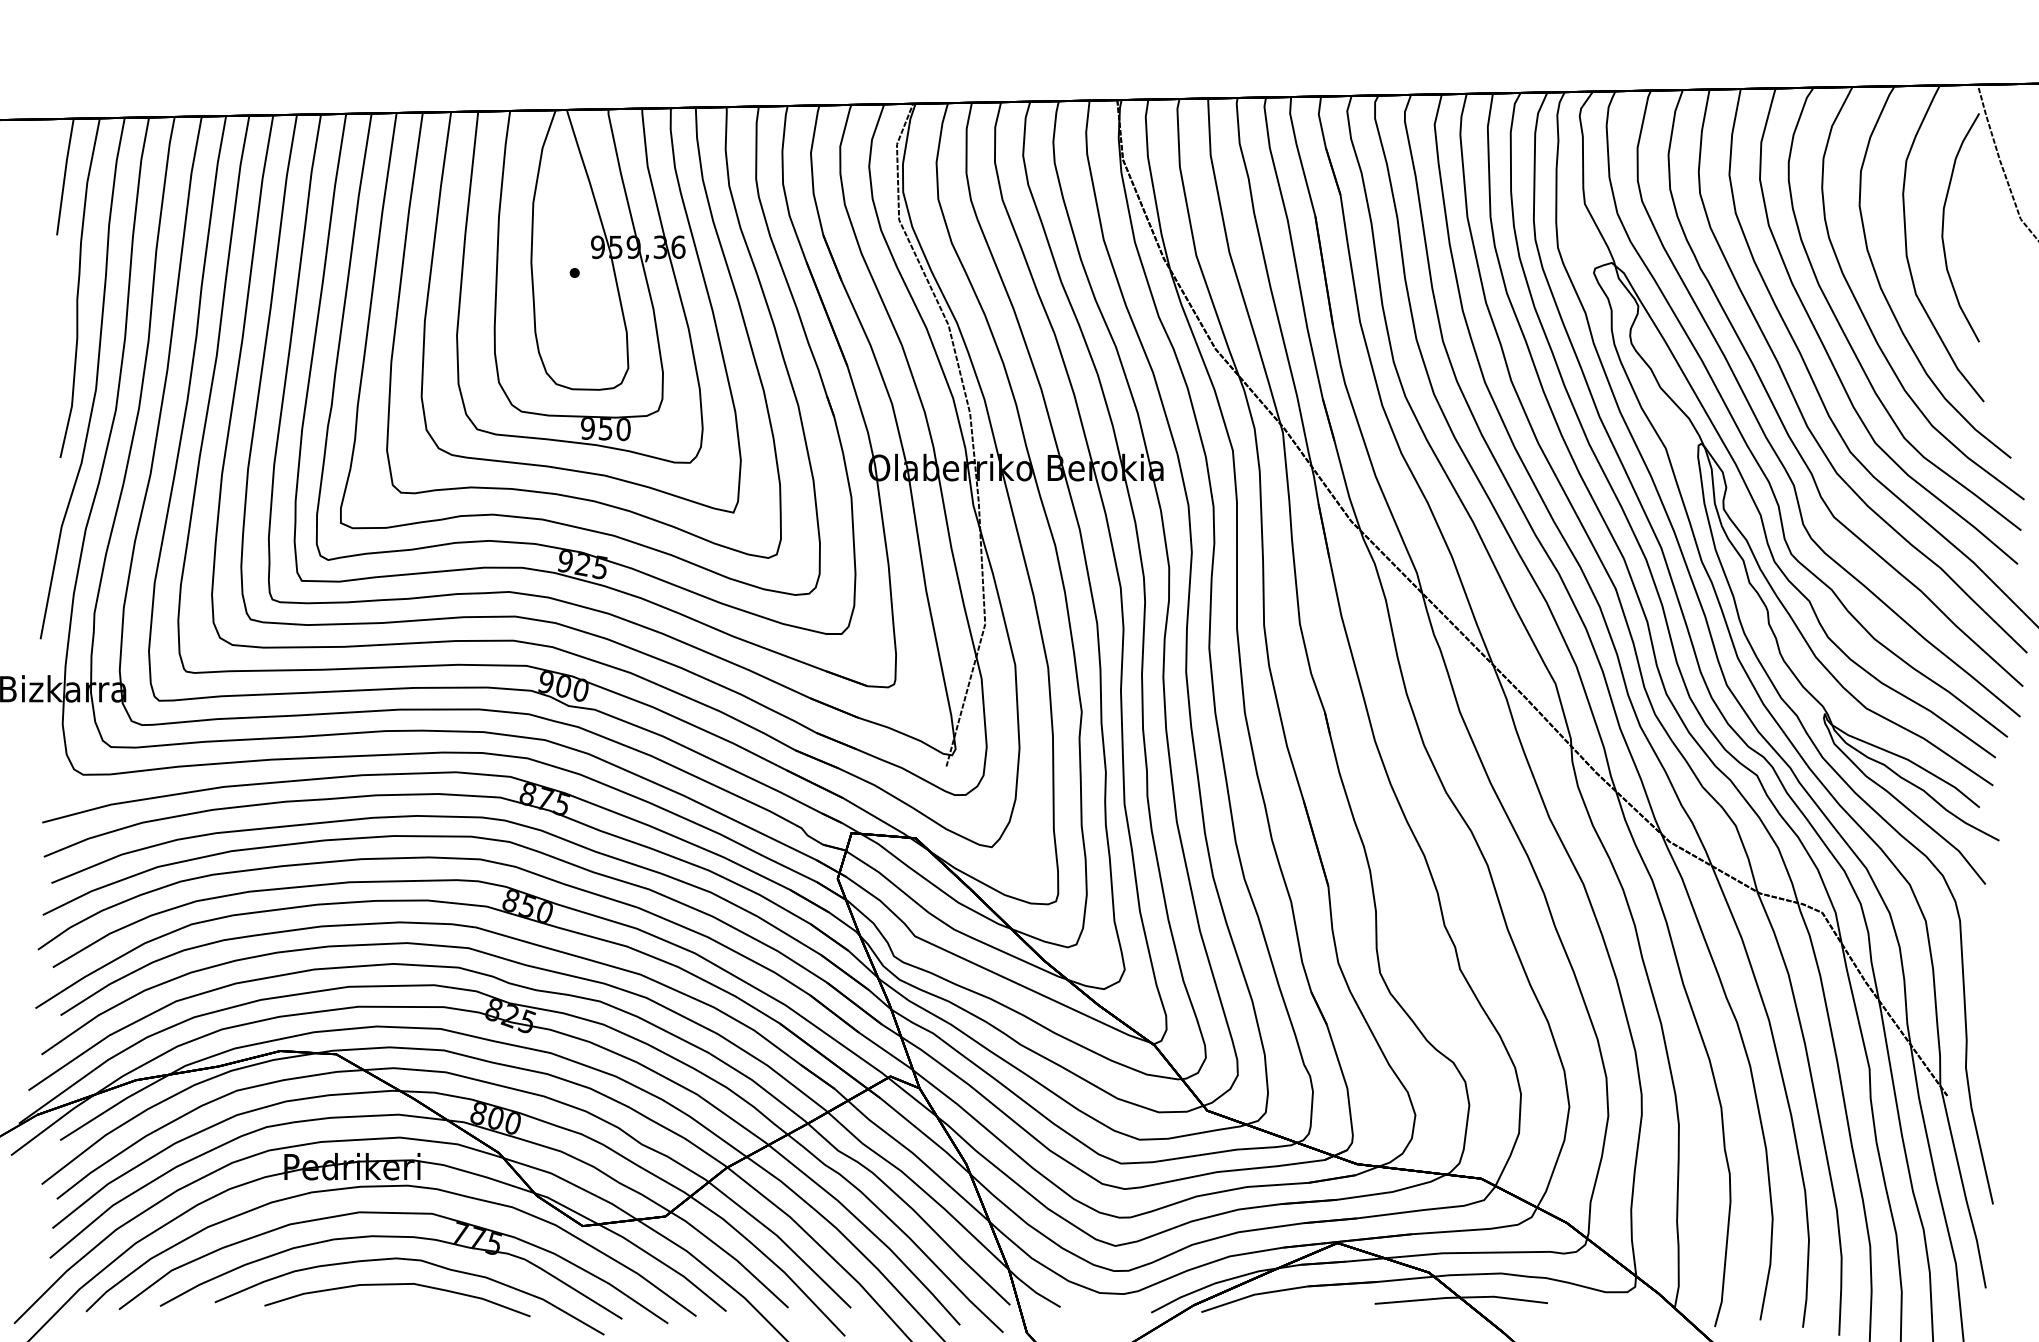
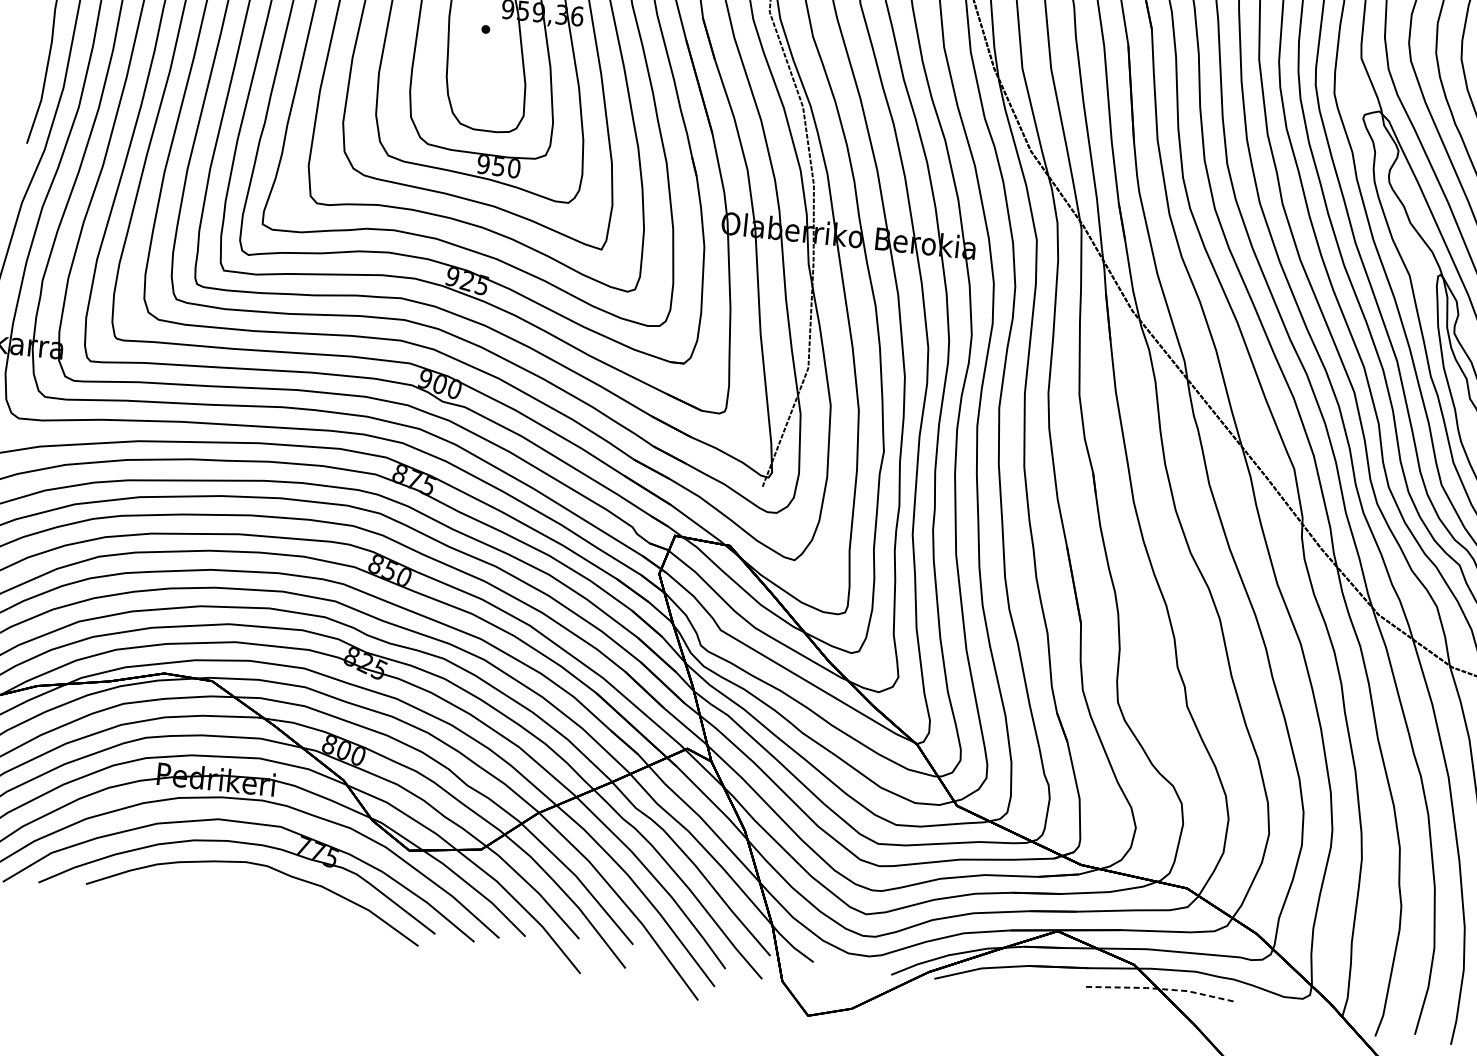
curve: (397, 1285) -> (244, 885), removed
line: (1461, 1297) -> (1159, 988), solid -> dashed

